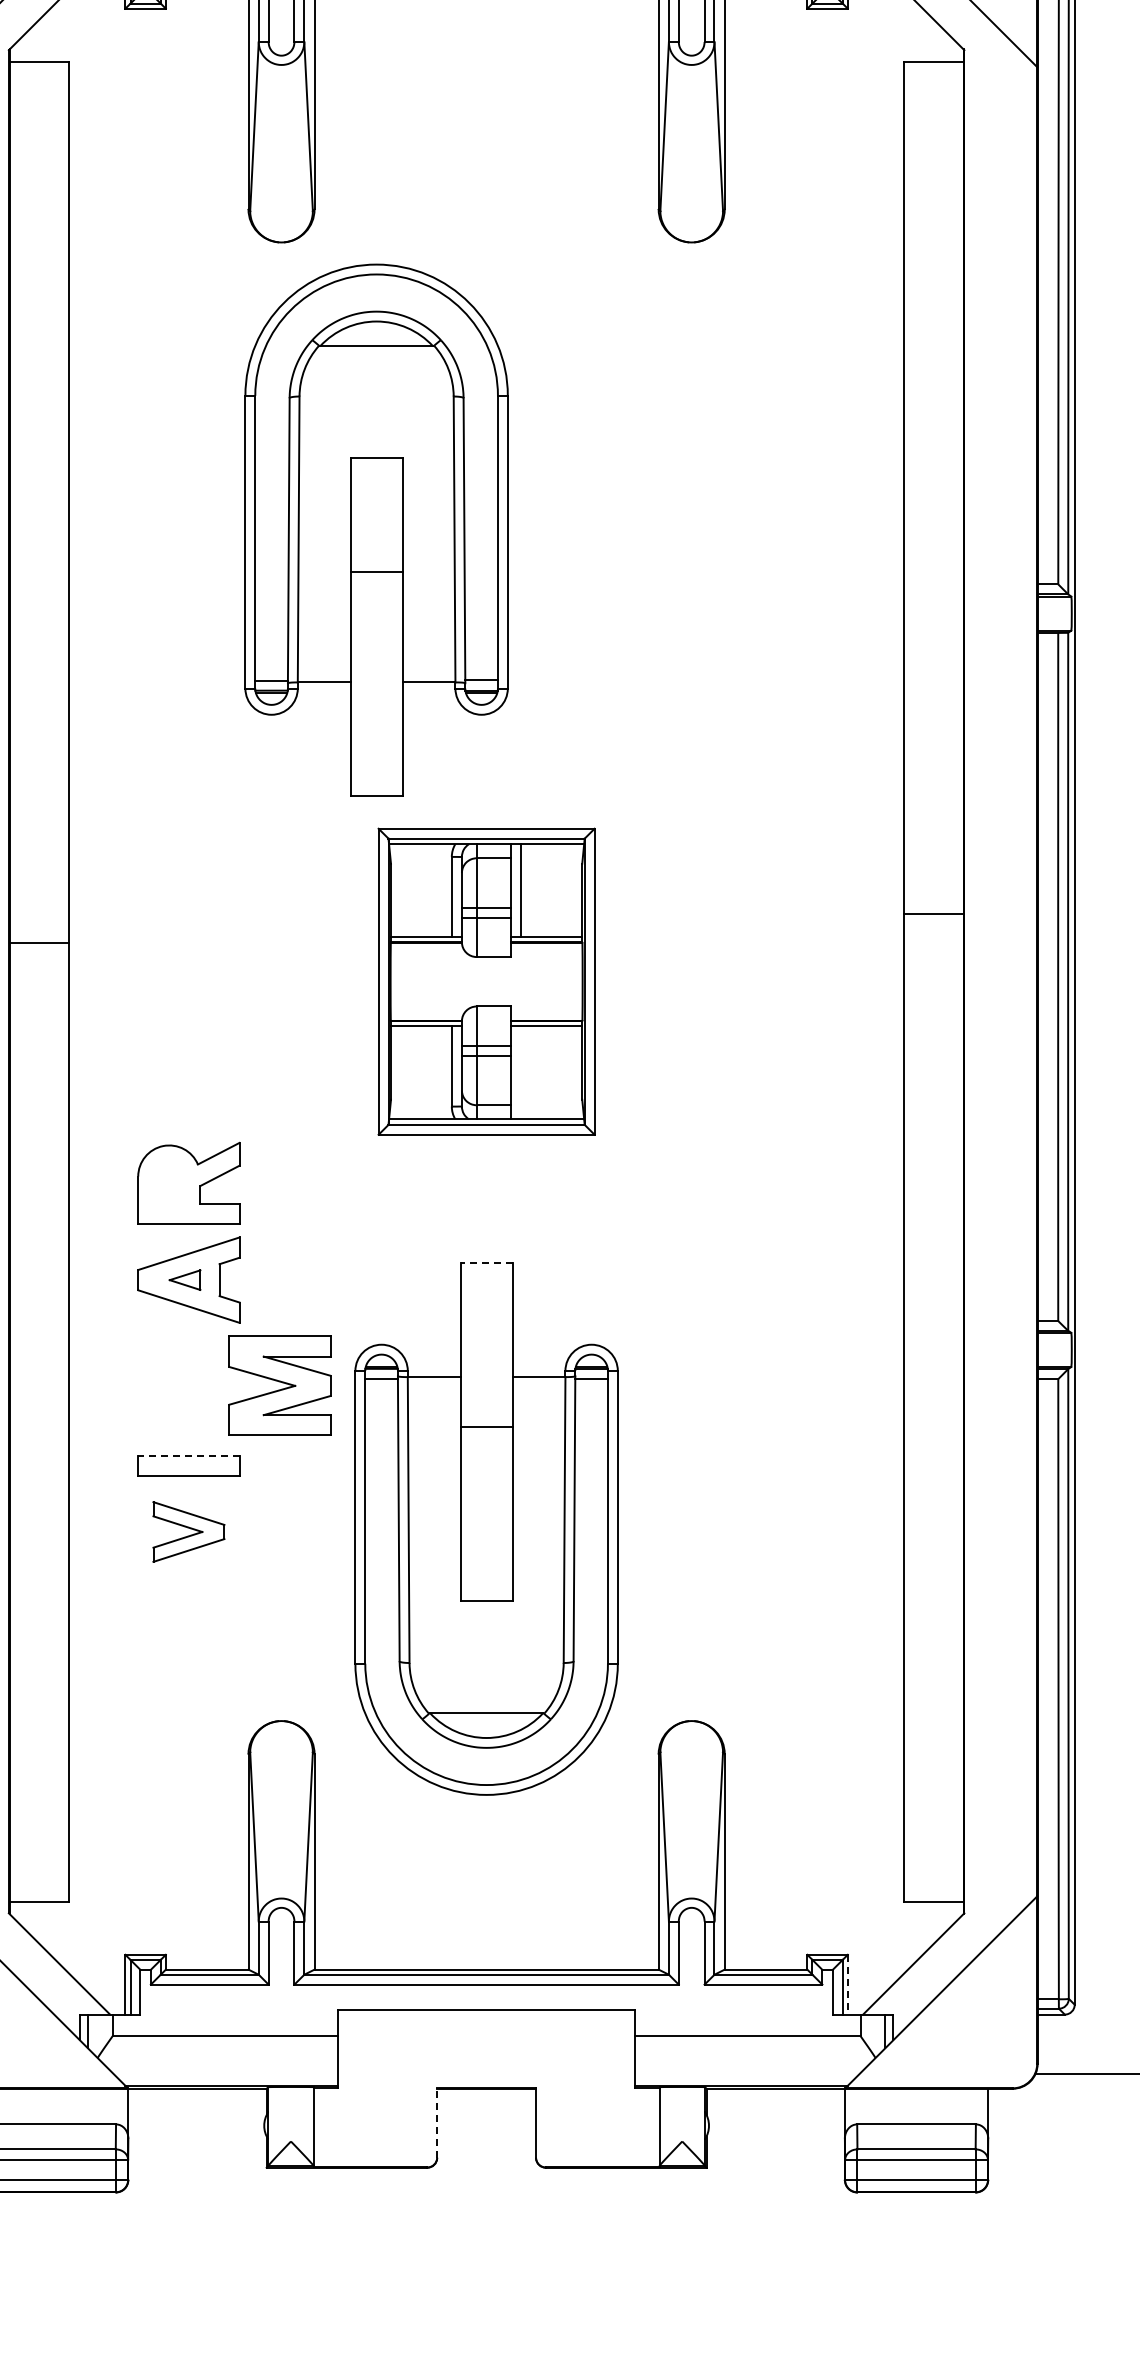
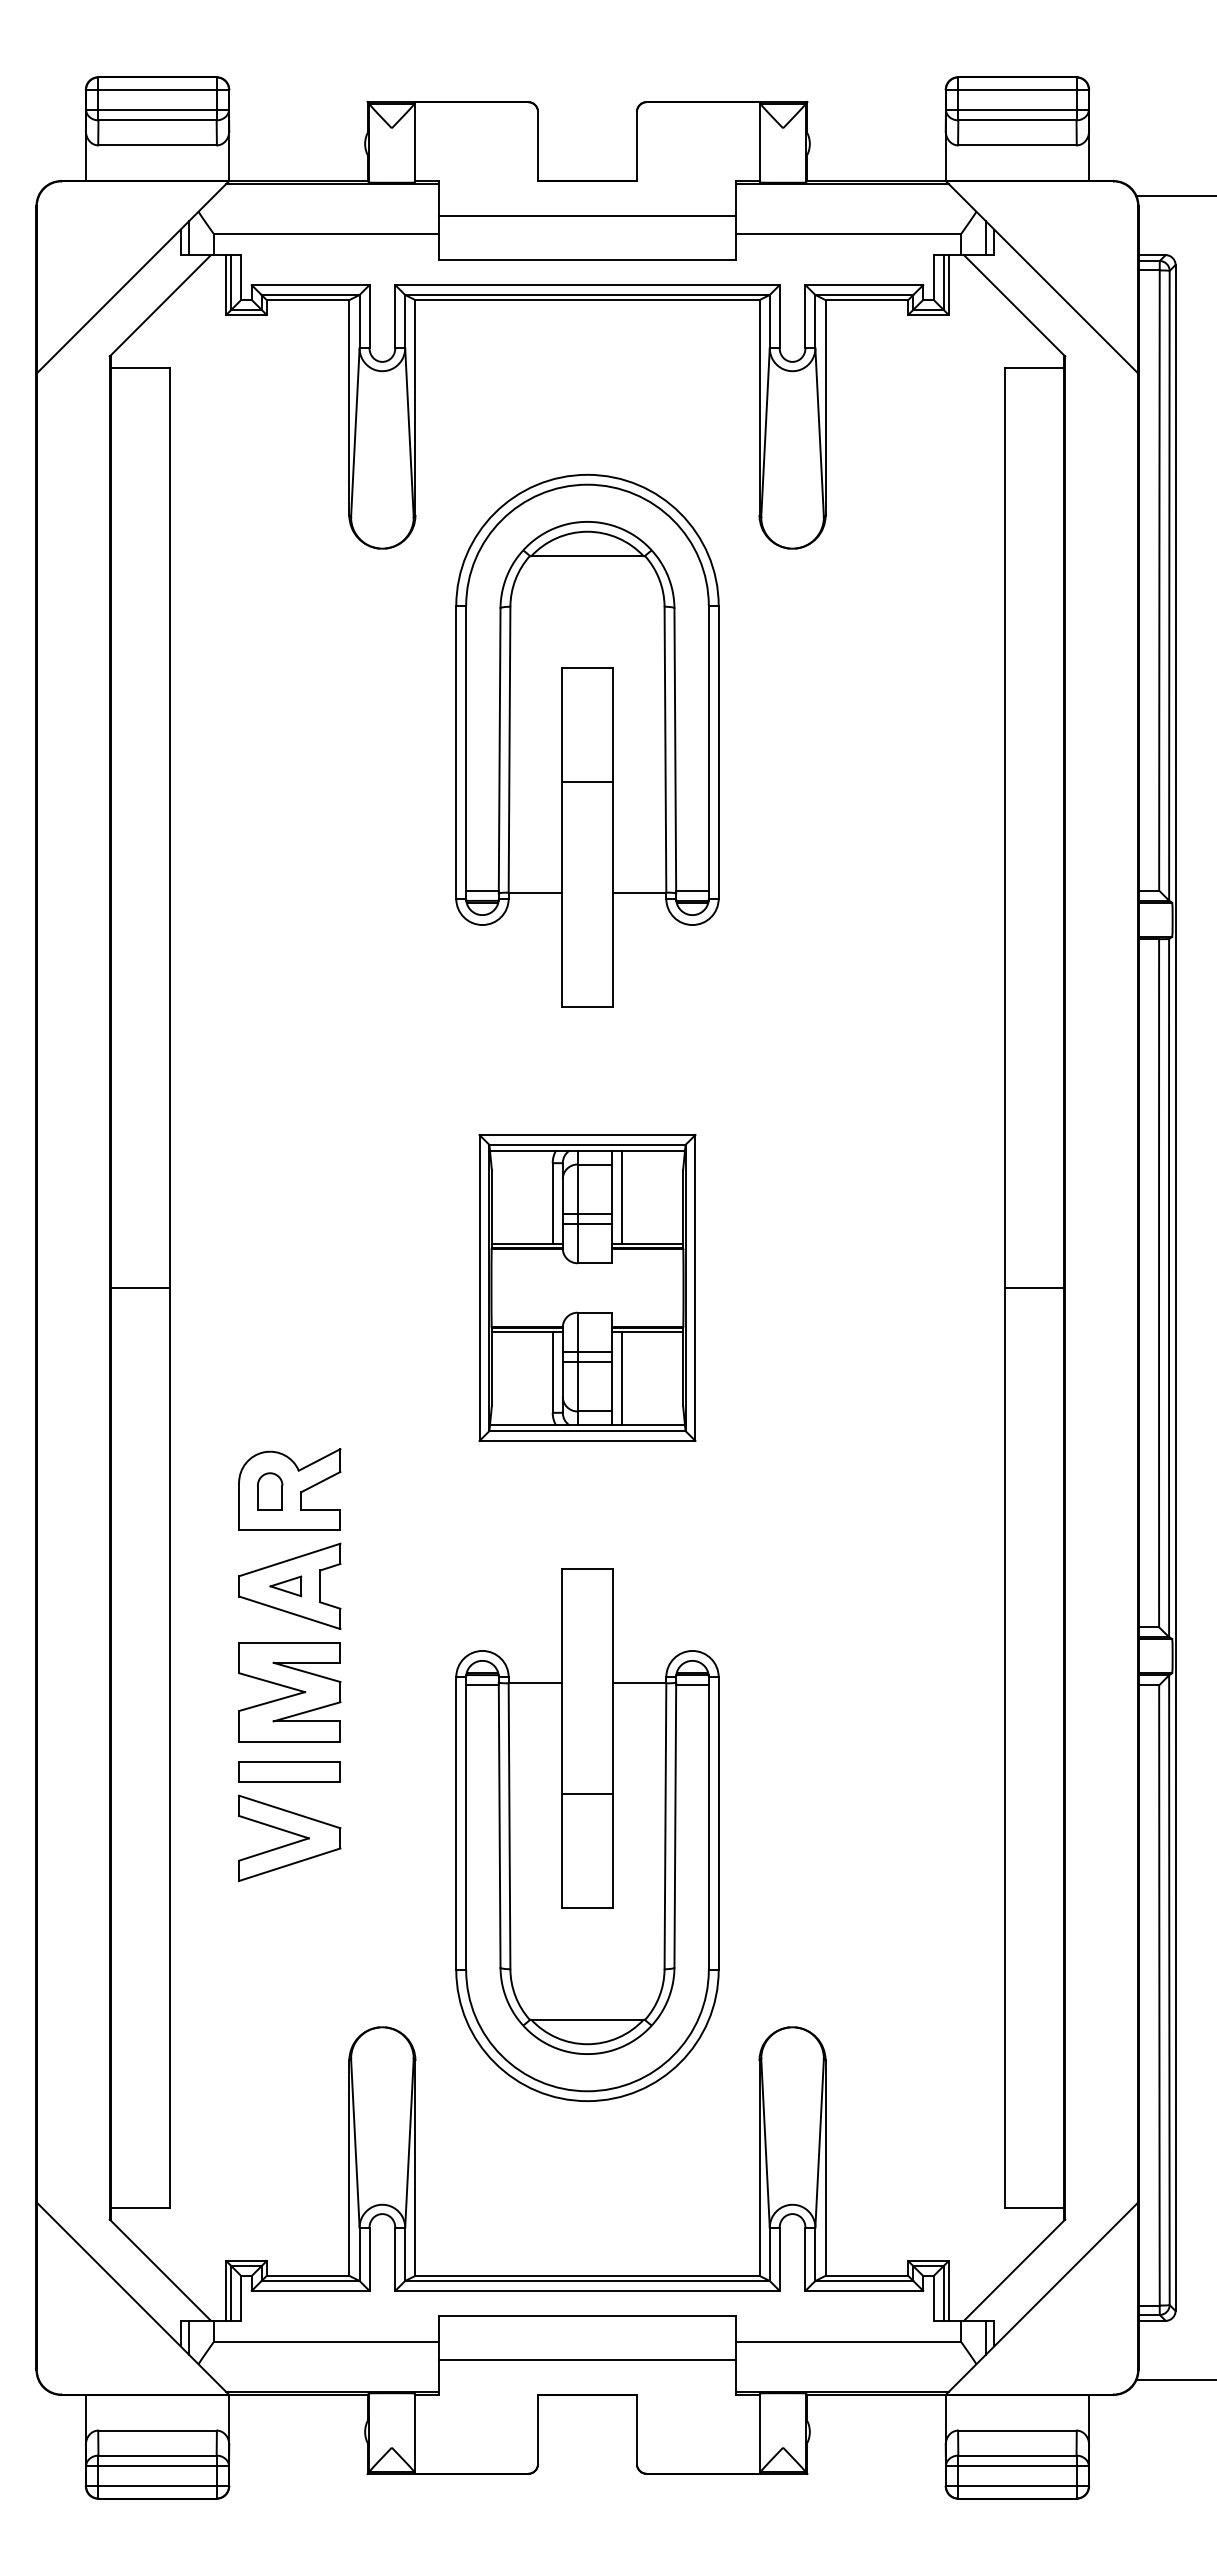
part: (376, 530) -> (587, 740), moved
line: (933, 914) -> (1034, 1288), moved
line: (38, 943) -> (139, 1288), moved
line: (520, 1072) -> (621, 1378), added
part: (169, 1185) -> (270, 1491), added
line: (486, 1263) -> (587, 1569), dashed -> solid
part: (279, 1386) -> (289, 1692), moved
line: (486, 1426) -> (587, 1793), moved
line: (188, 1455) -> (289, 1761), dashed -> solid
part: (188, 1531) -> (289, 1837), size x1.43
line: (847, 1984) -> (948, 2290), dashed -> solid
line: (486, 2054) -> (587, 2360), added
line: (437, 2123) -> (538, 2429), dashed -> solid

